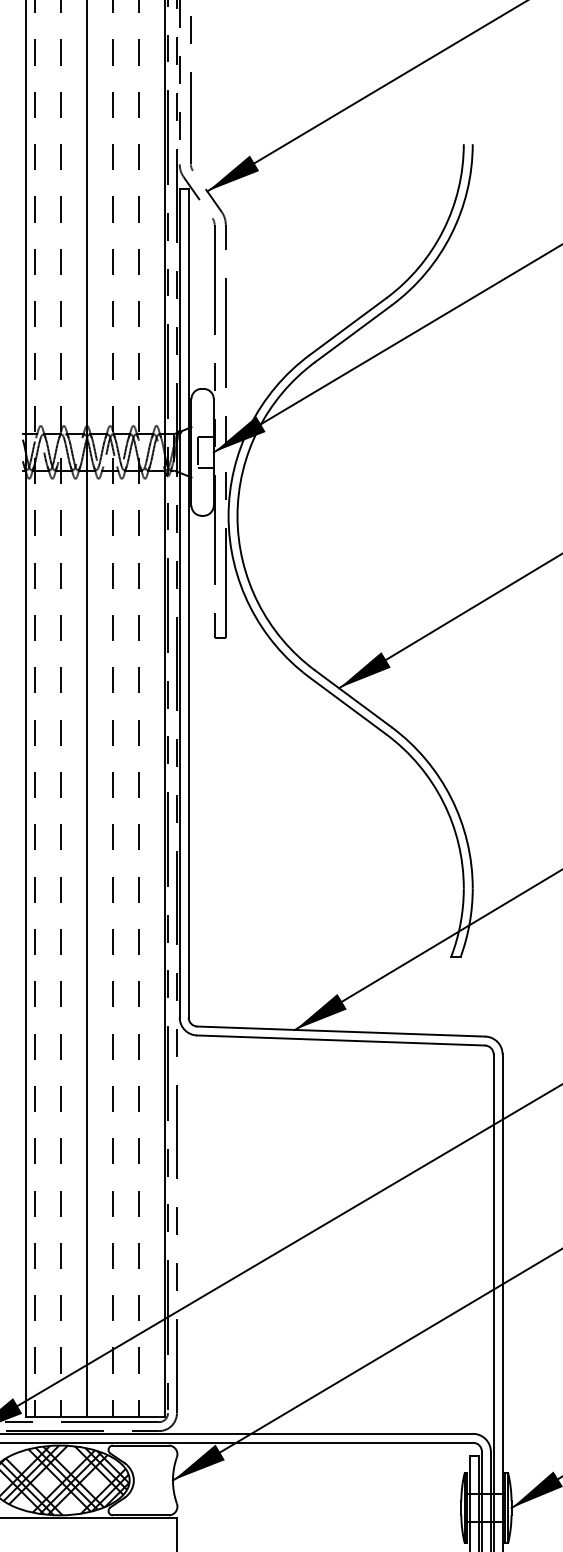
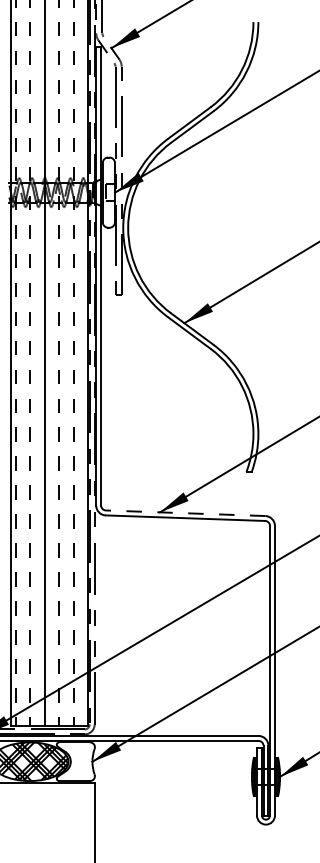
line: (341, 1031) -> (185, 513), solid -> dashed

